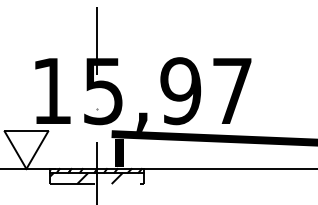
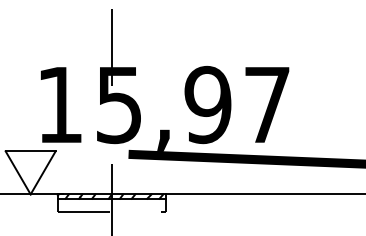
fill: (118, 152) -> (136, 175), removed
hatch: (86, 178) -> (99, 205), removed

